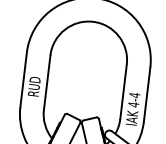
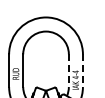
line: (122, 93) -> (68, 71), solid -> dashed
line: (146, 95) -> (82, 71), solid -> dashed

